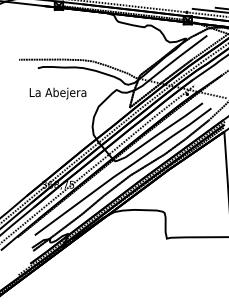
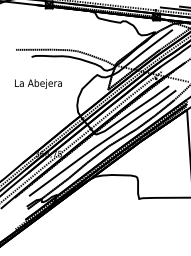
text: (58, 92) -> (38, 83), moved

